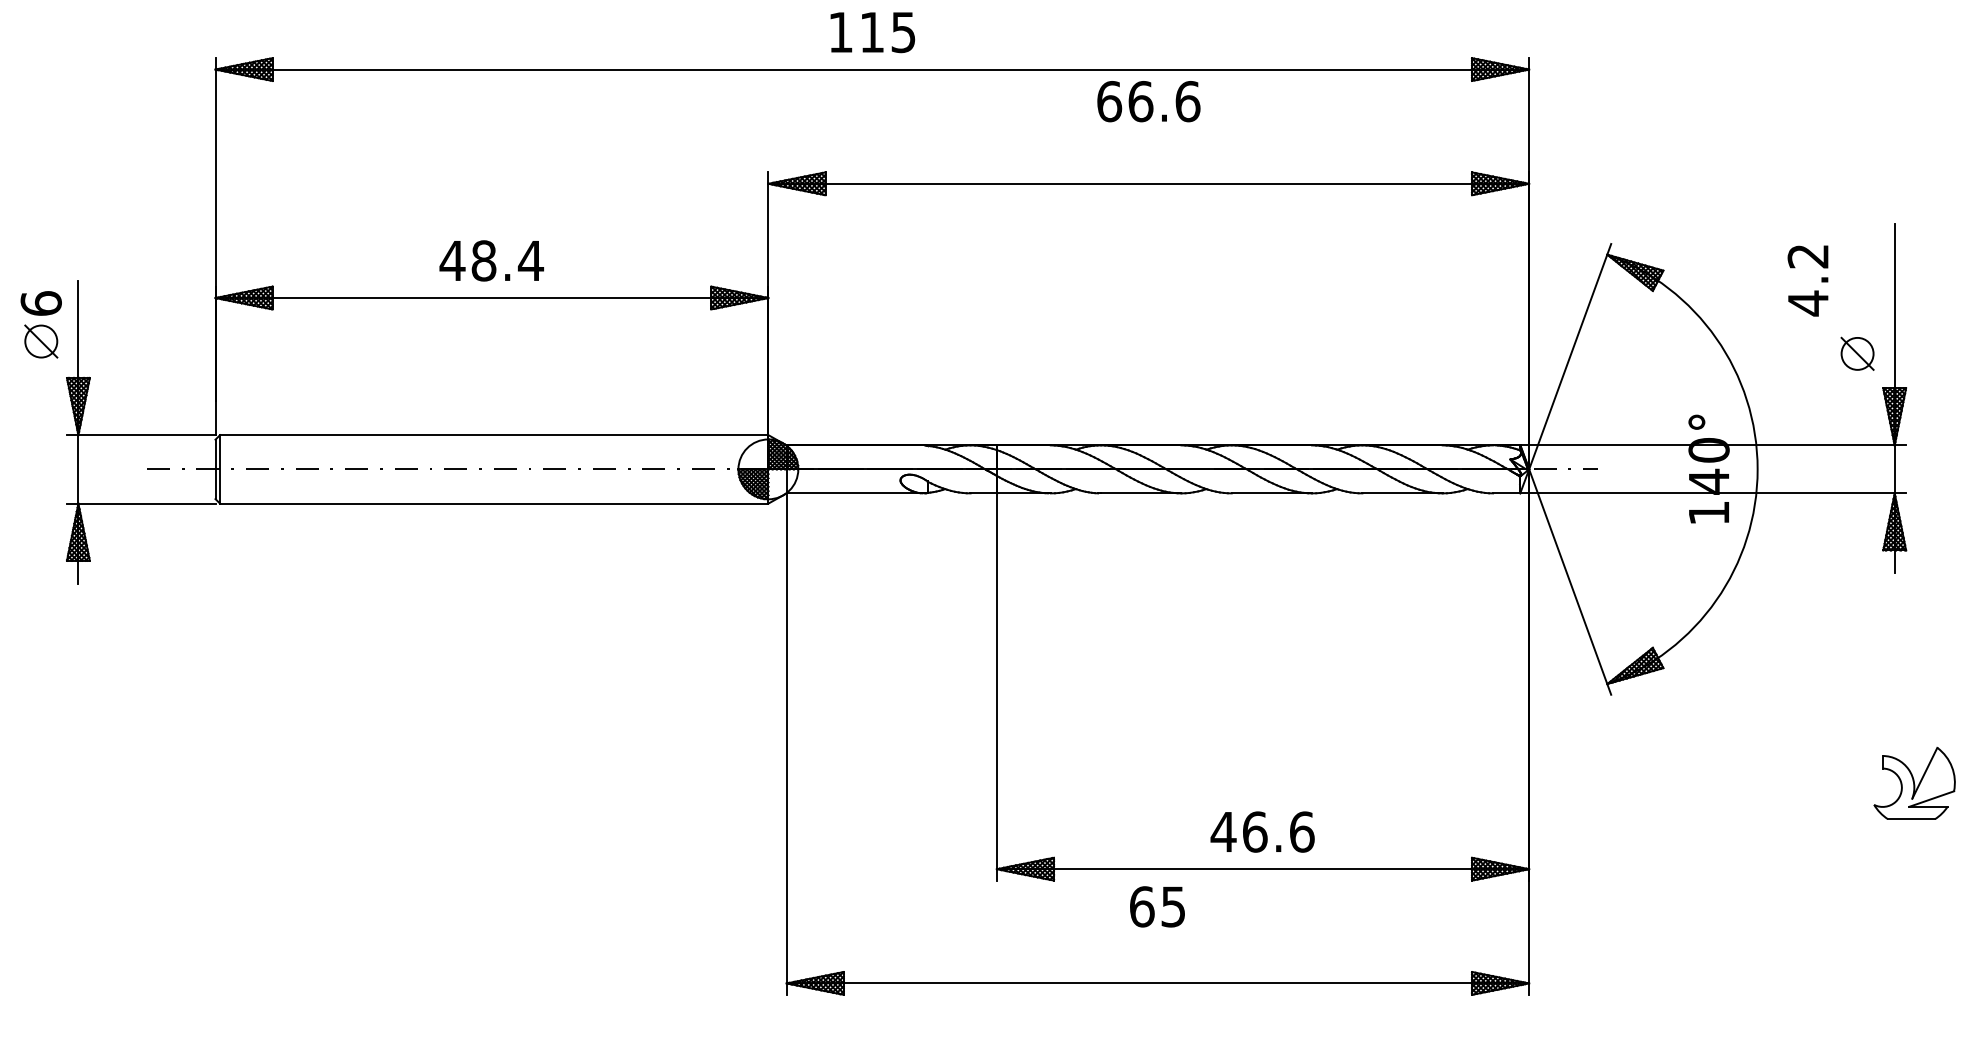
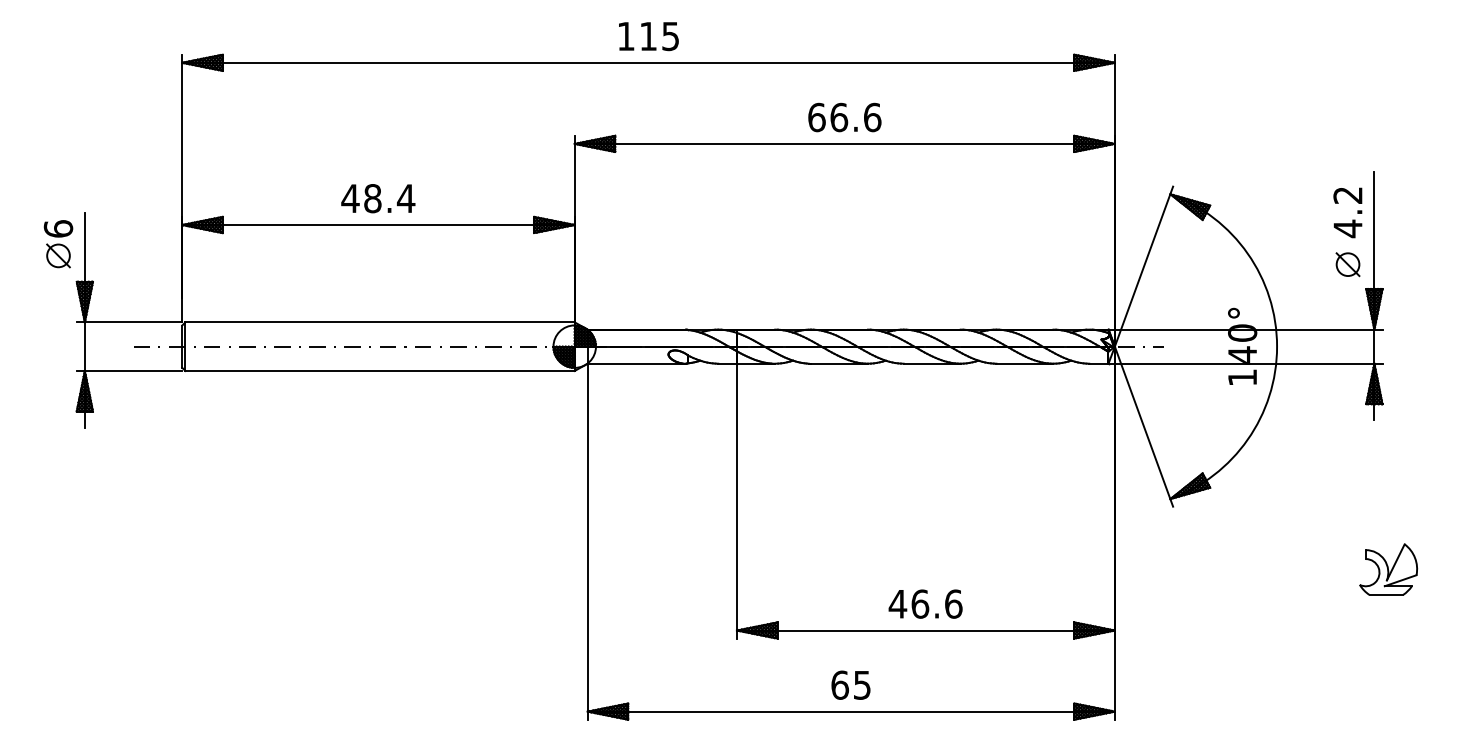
text: (1148, 101) -> (844, 117), moved
text: (1807, 280) -> (1347, 212), moved
text: (1156, 905) -> (850, 684), moved

